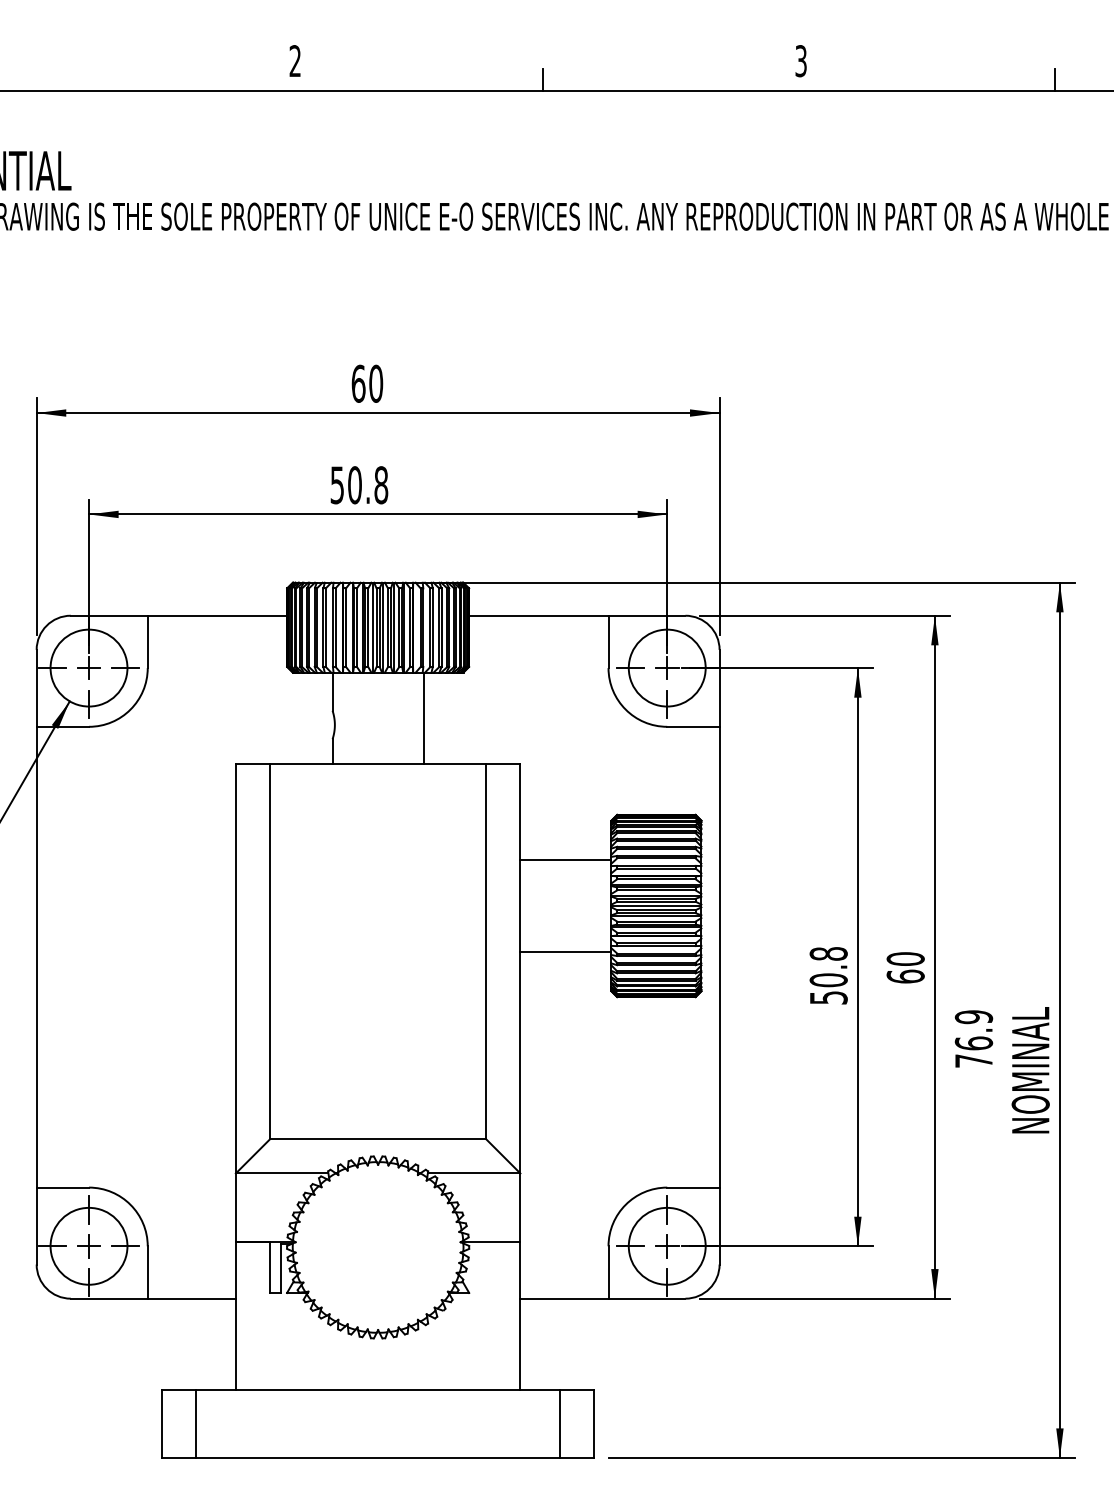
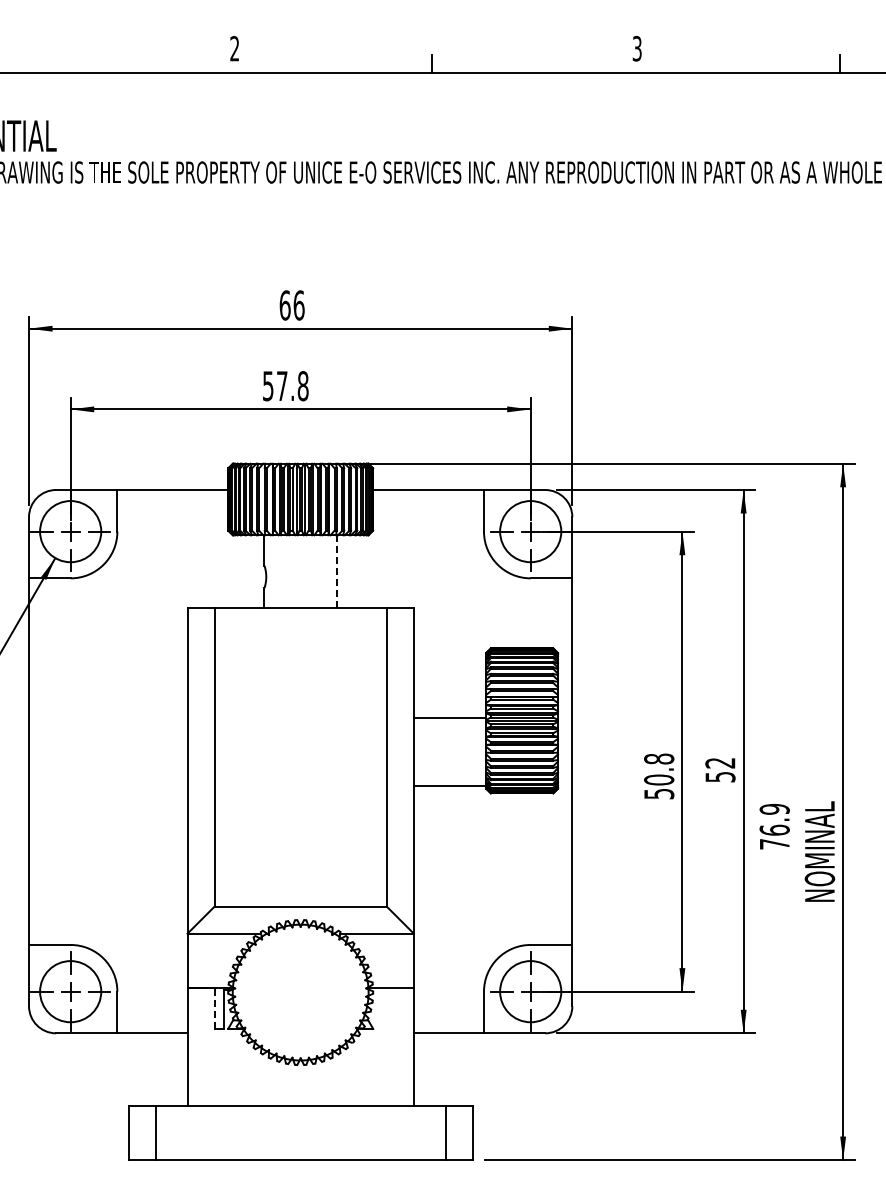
text: (375, 383) -> (298, 305), 60 -> 66
text: (354, 485) -> (281, 386), 50.8 -> 57.8
line: (423, 718) -> (336, 571), solid -> dashed
line: (565, 860) -> (449, 717), moved
line: (565, 951) -> (449, 786), moved
text: (905, 967) -> (720, 769), 60 -> 52
line: (269, 1266) -> (214, 1007), solid -> dashed

